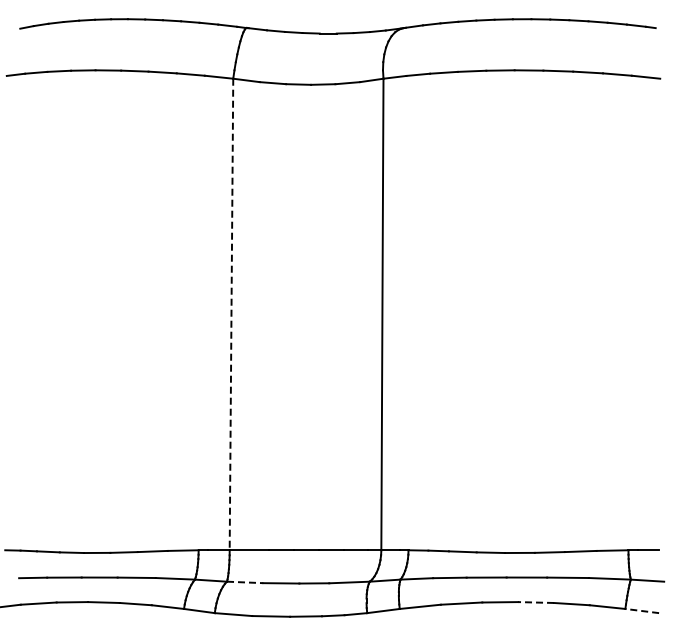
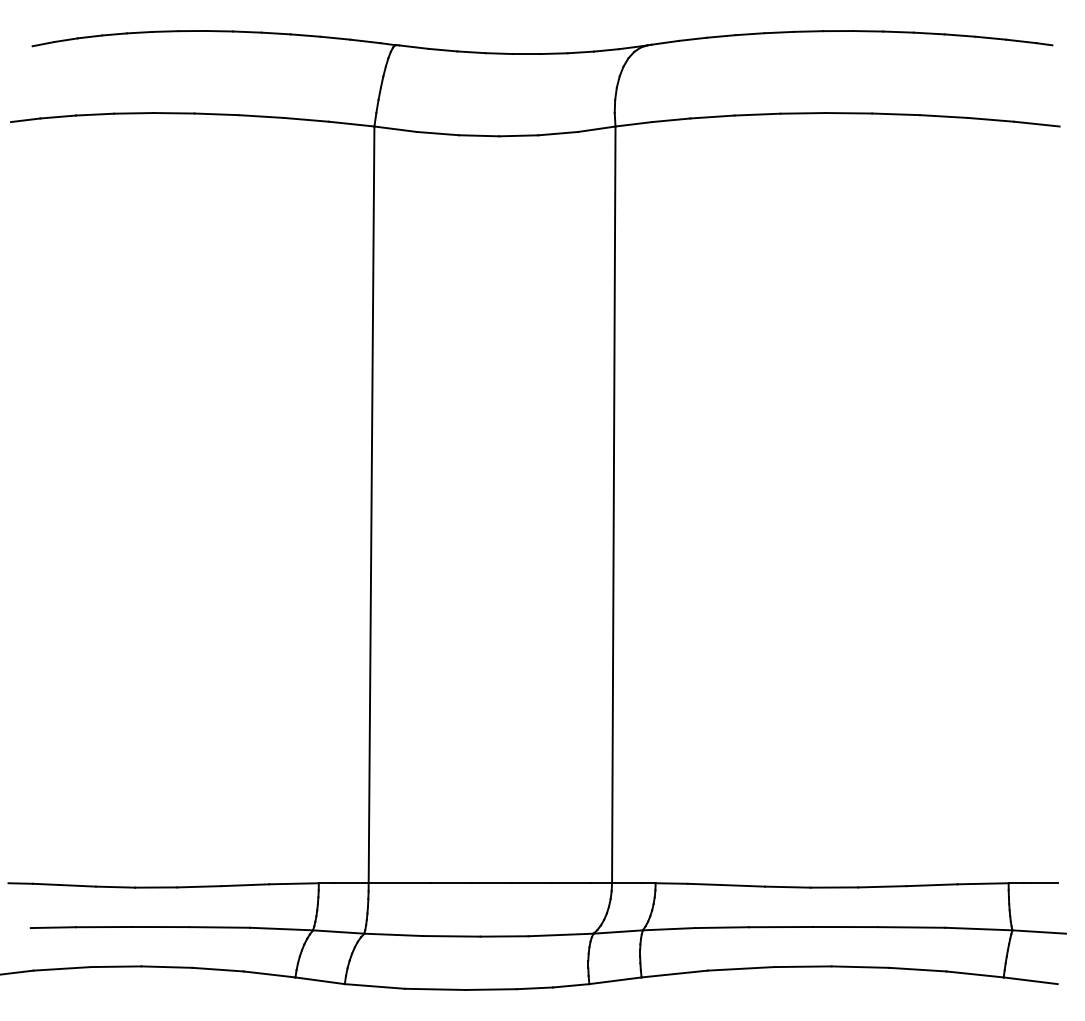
line: (231, 314) -> (371, 504), dashed -> solid
line: (245, 582) -> (394, 934), dashed -> solid
line: (536, 602) -> (861, 967), dashed -> solid
line: (642, 611) -> (1031, 981), dashed -> solid

